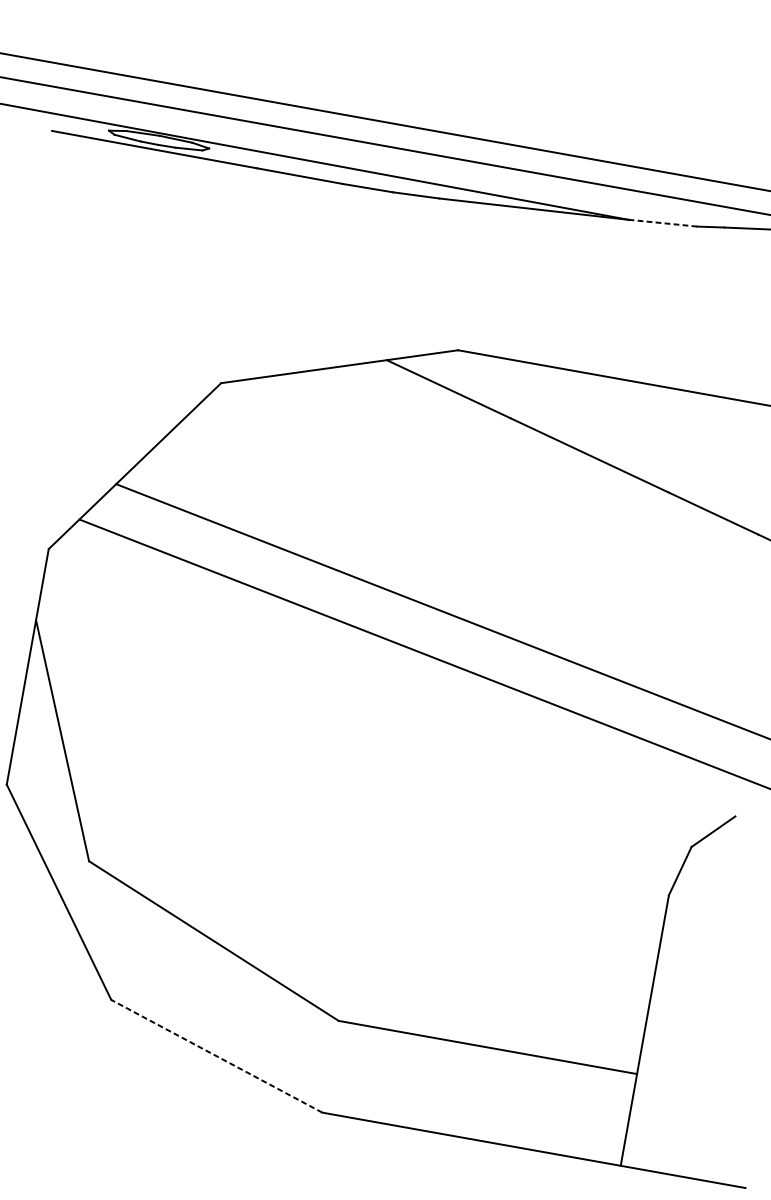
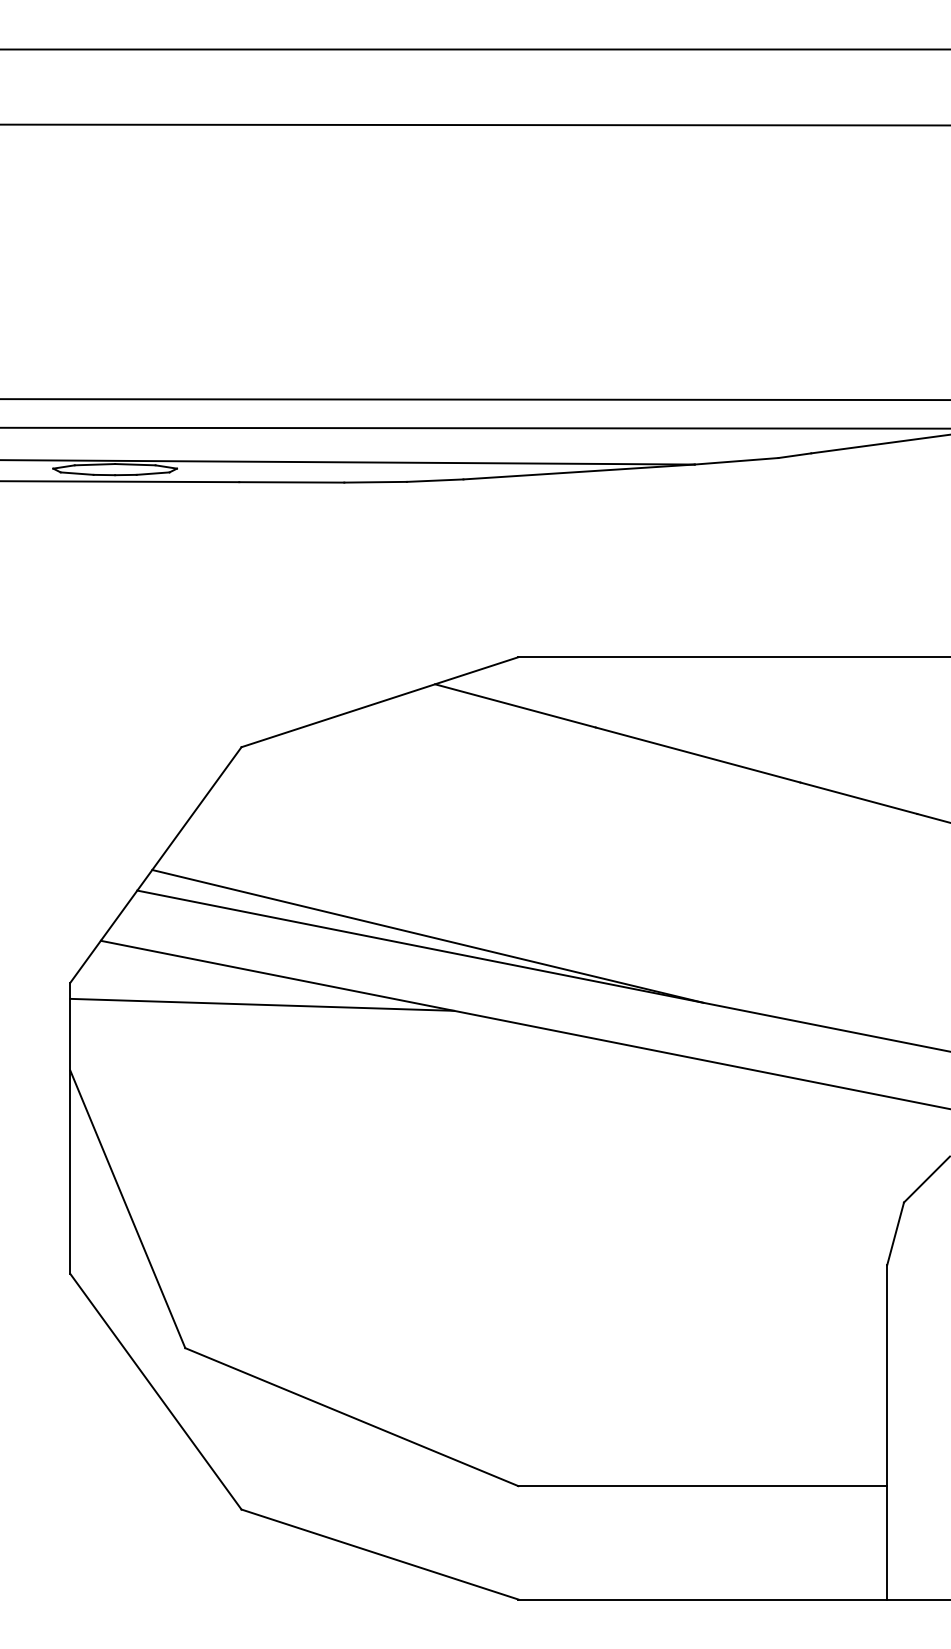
line: (663, 223) -> (737, 461), dashed -> solid
line: (344, 563) -> (427, 936), added
line: (201, 594) -> (262, 1004), added
line: (216, 1056) -> (379, 1554), dashed -> solid

